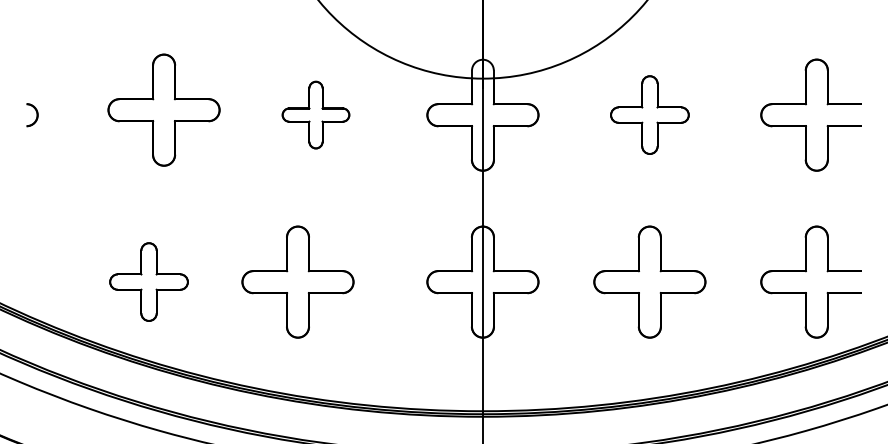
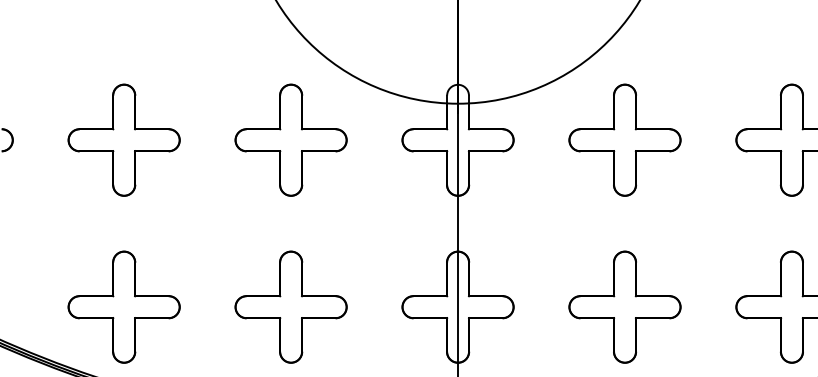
part: (163, 109) -> (123, 139), moved
part: (315, 114) -> (290, 139), size x1.67
part: (649, 114) -> (624, 139), size x1.43
part: (148, 281) -> (123, 306), size x1.43
part: (297, 281) -> (290, 306), moved

